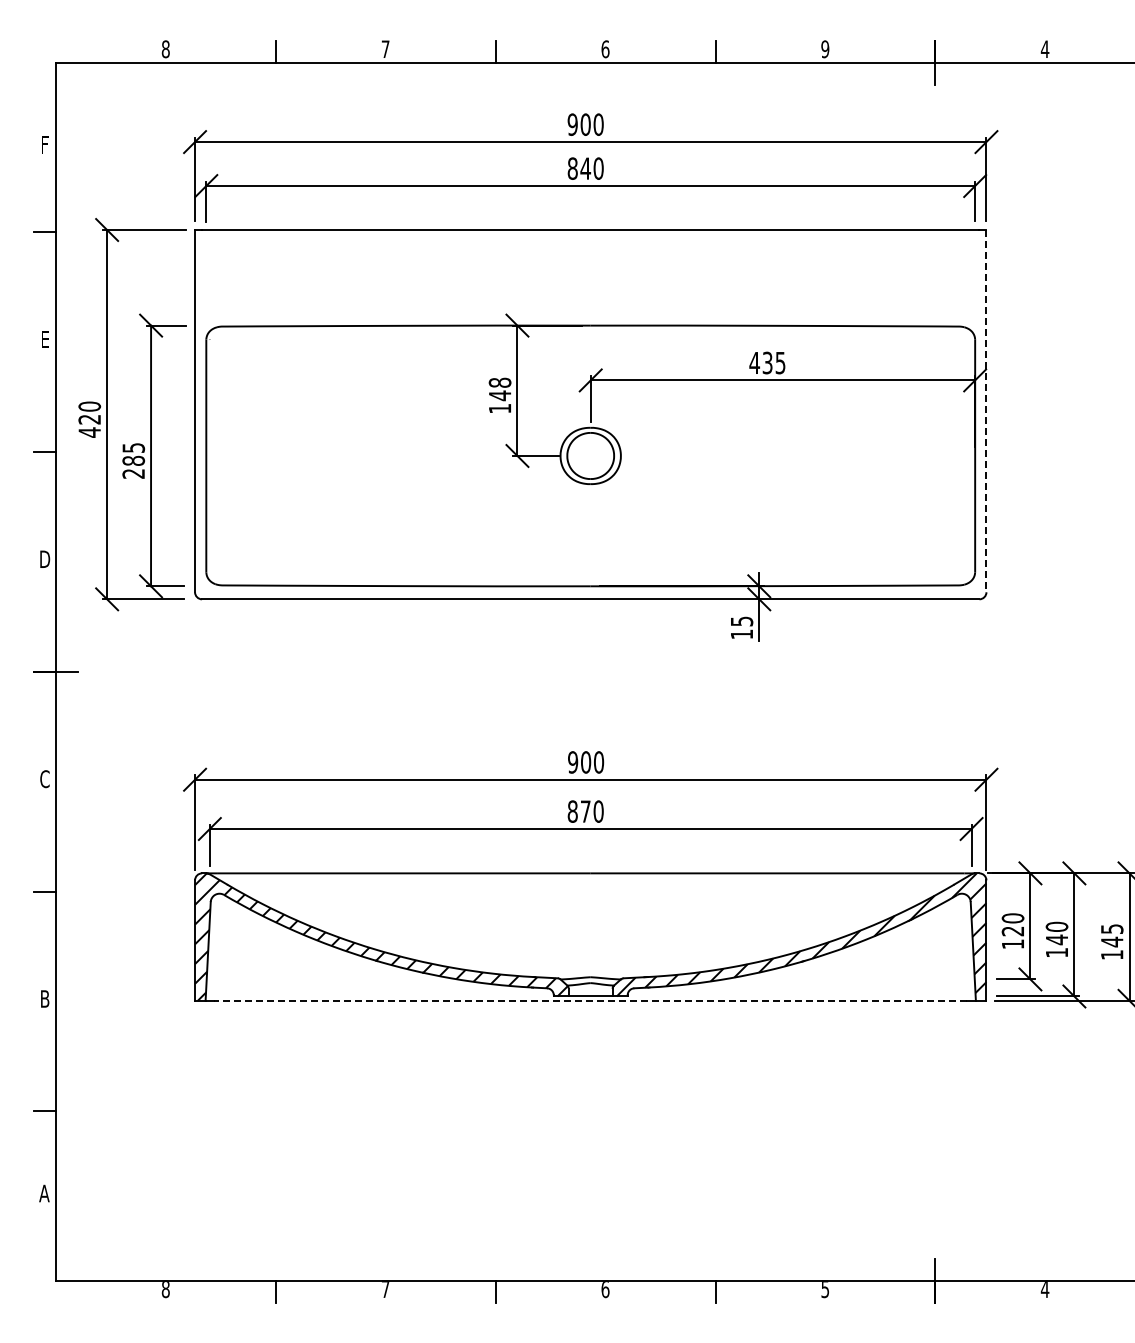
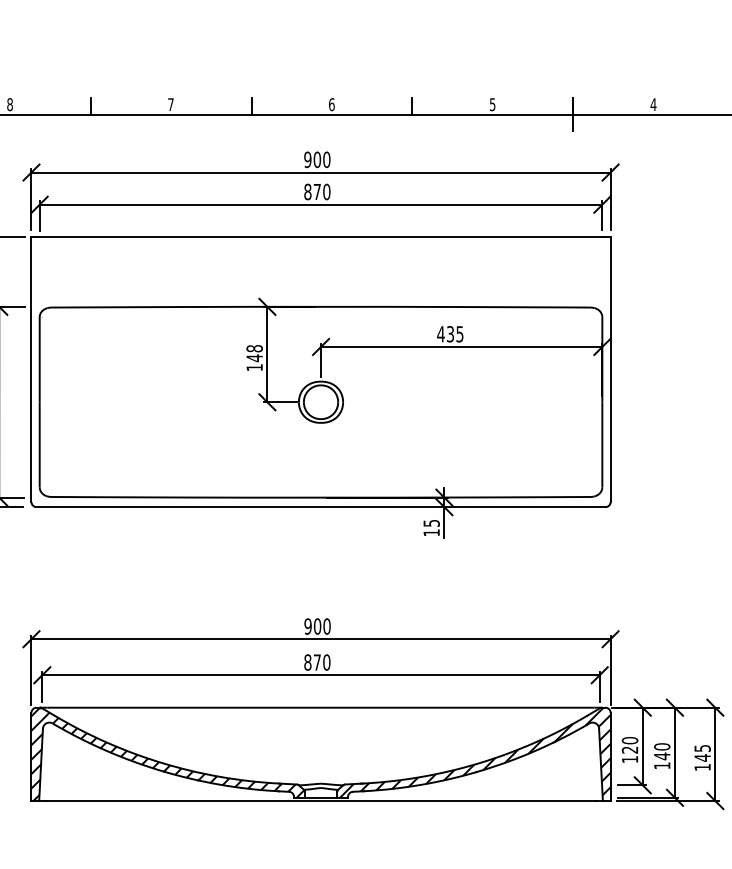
text: (825, 48) -> (492, 104), 9 -> 5
text: (585, 168) -> (317, 191), 840 -> 870
line: (986, 411) -> (610, 369), dashed -> solid
line: (590, 1000) -> (320, 800), dashed -> solid

